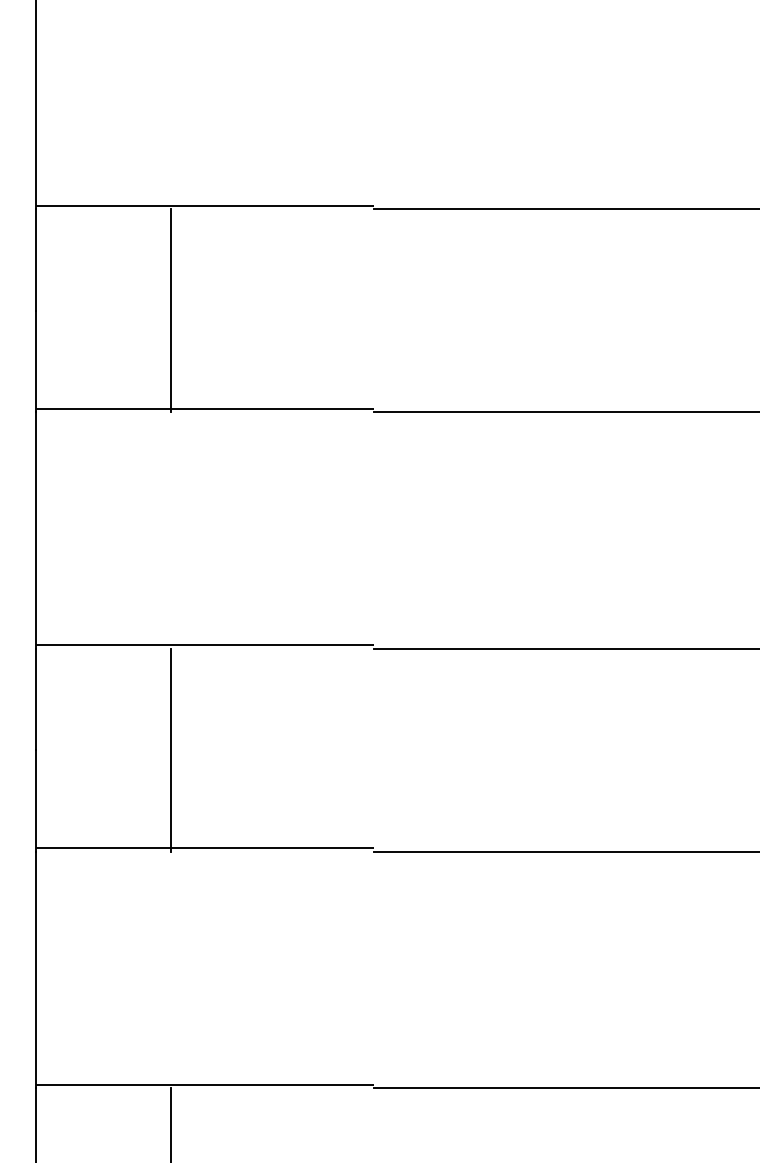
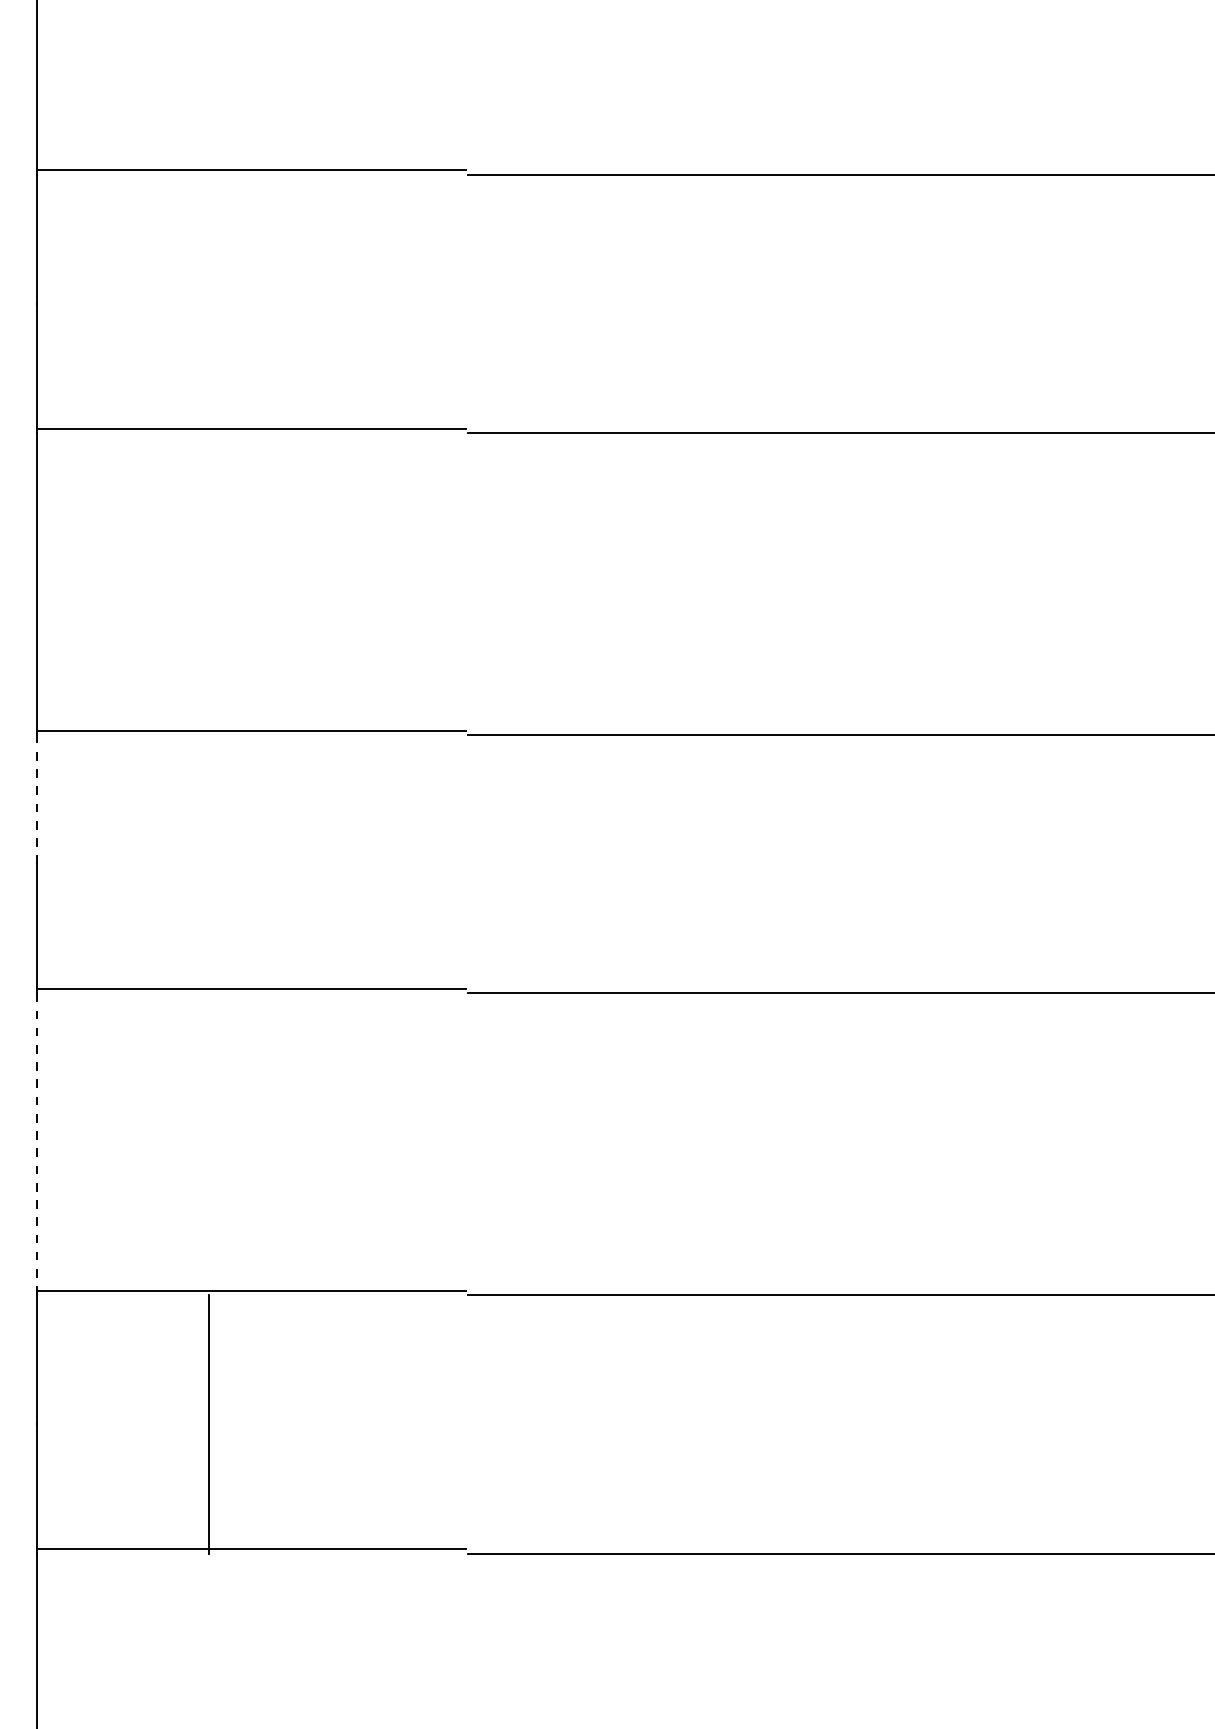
line: (171, 310) -> (209, 303), removed
line: (35, 699) -> (36, 799), solid -> dashed
line: (171, 749) -> (209, 863), removed
line: (35, 970) -> (36, 1144), solid -> dashed

